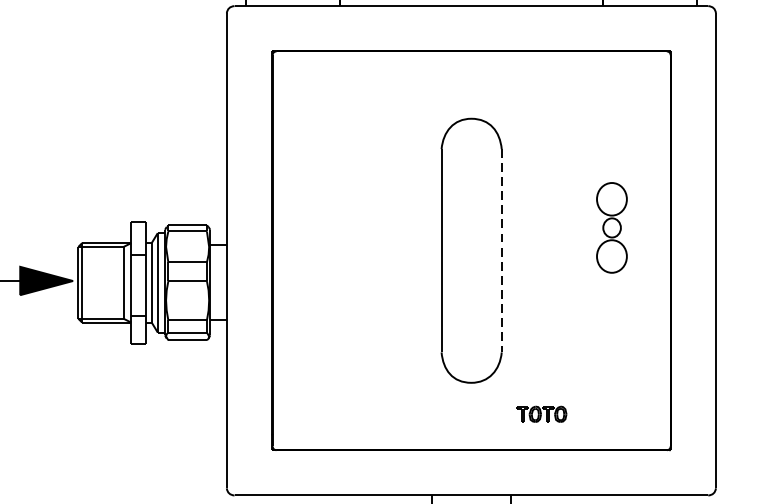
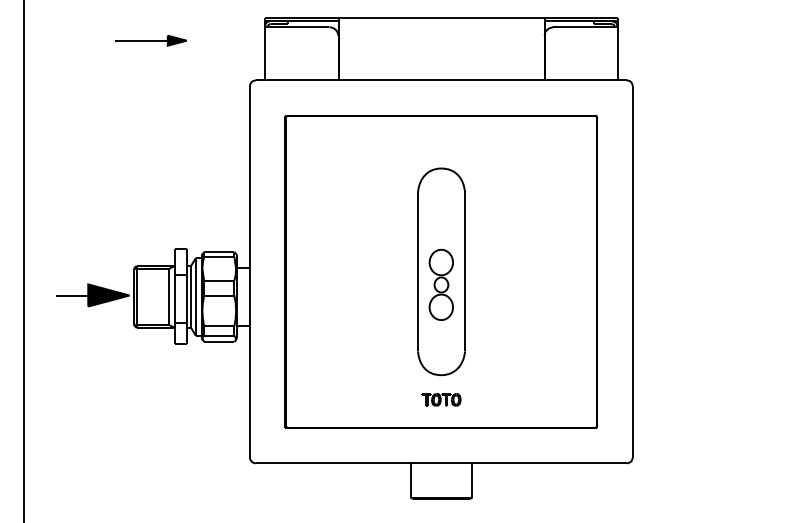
part: (610, 227) -> (440, 284), moved
line: (502, 250) -> (465, 271), dashed -> solid
part: (541, 413) -> (441, 399), moved

